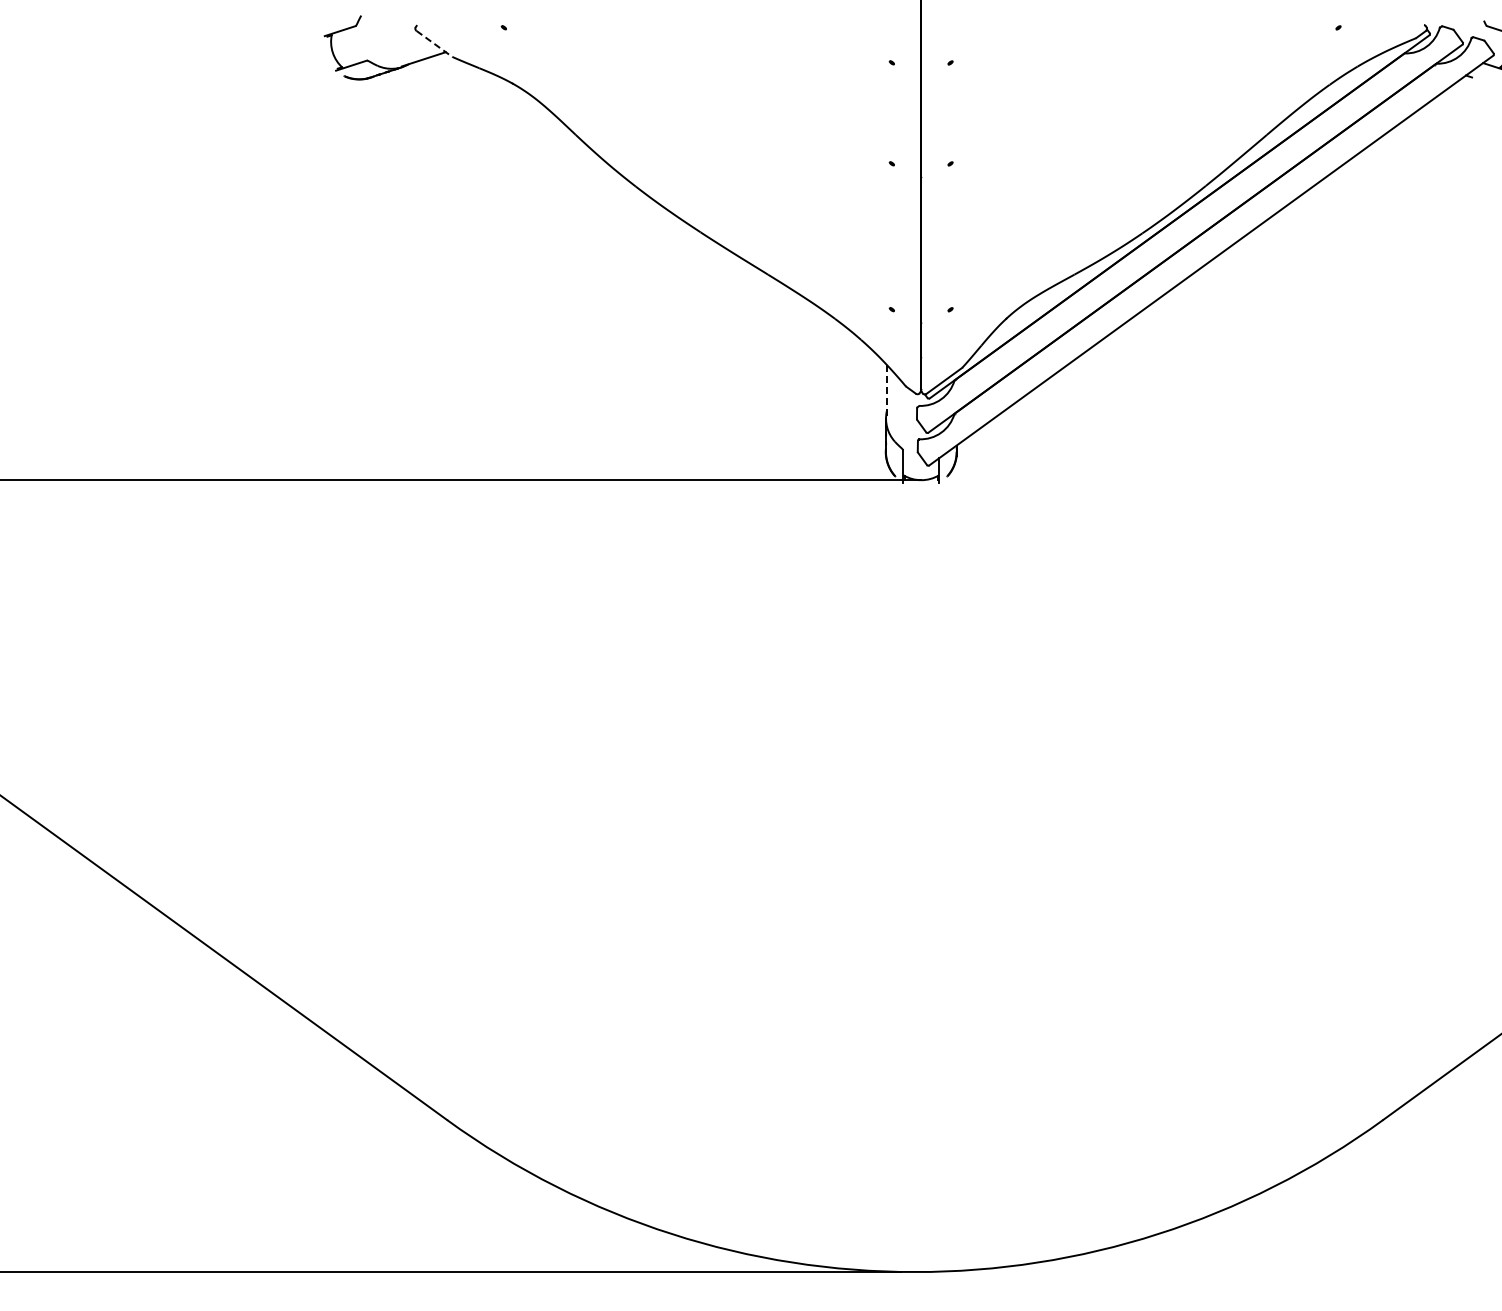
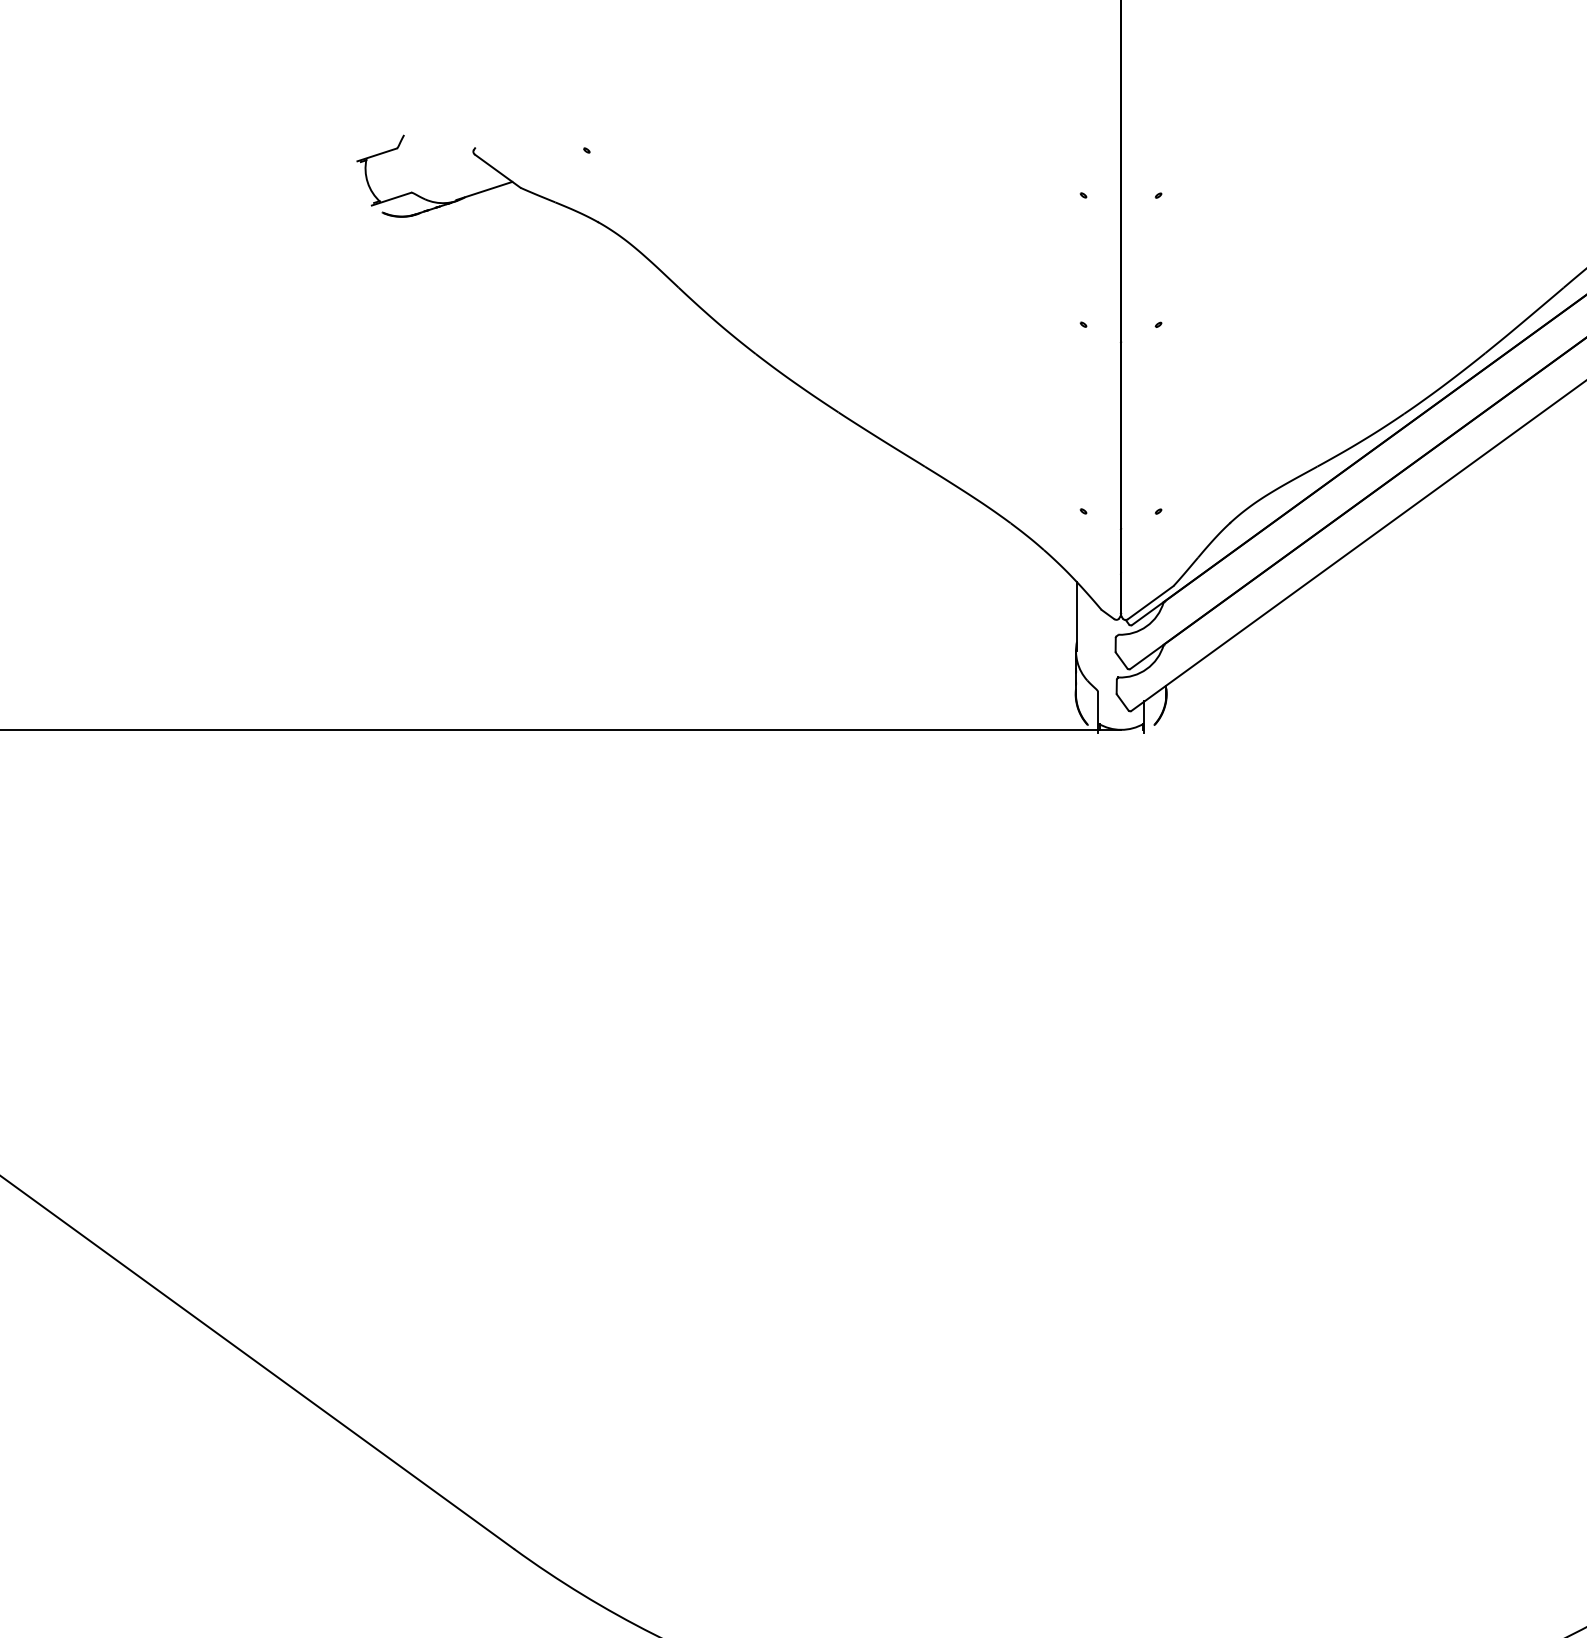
line: (434, 43) -> (497, 170), dashed -> solid
line: (886, 391) -> (1076, 616), dashed -> solid

